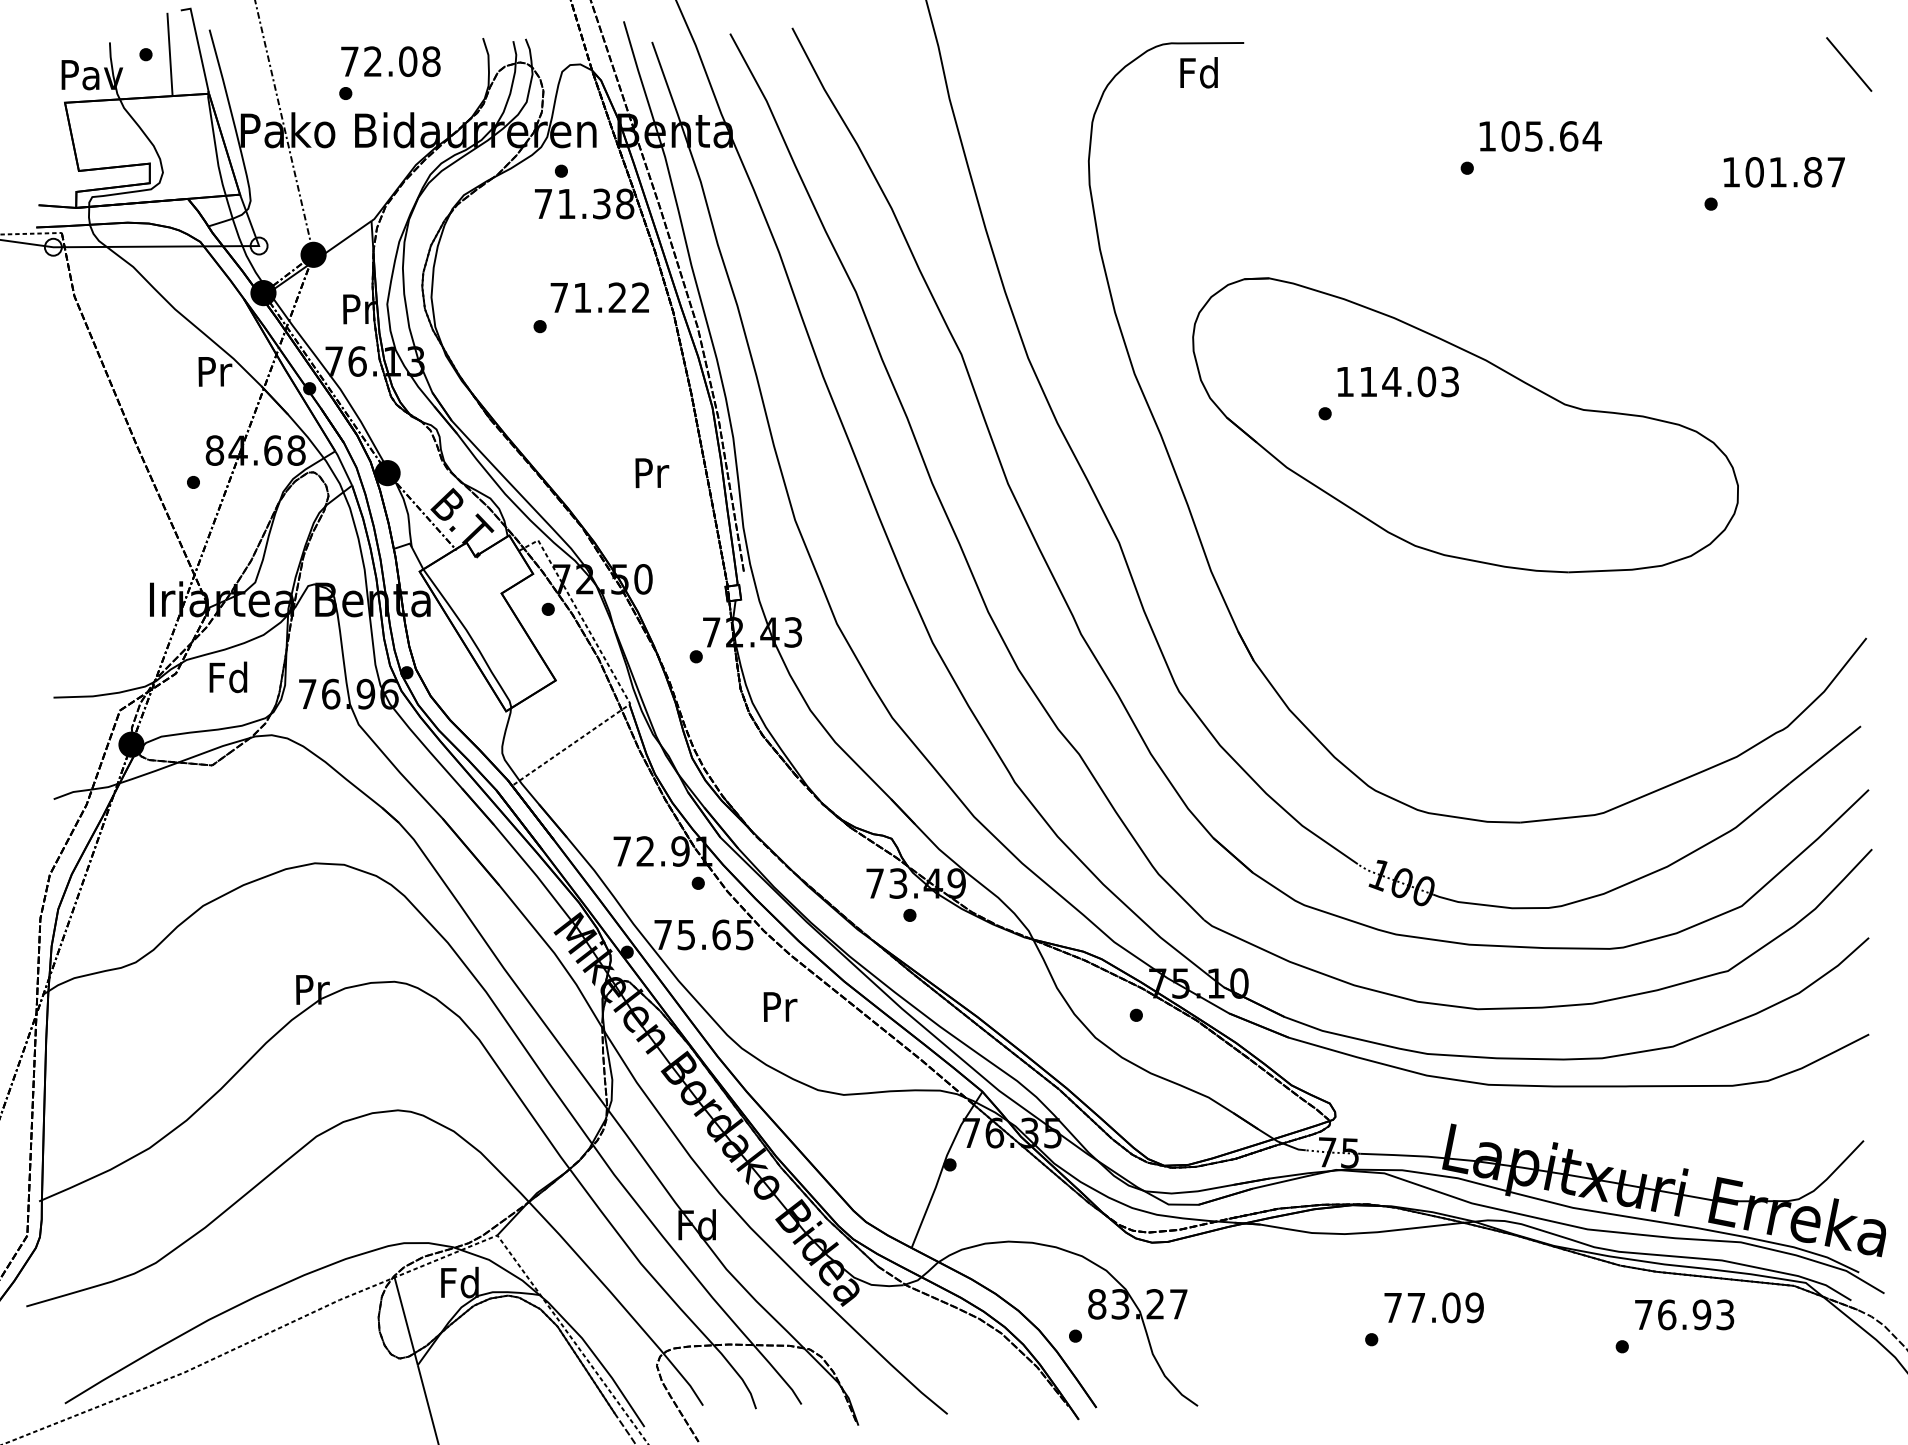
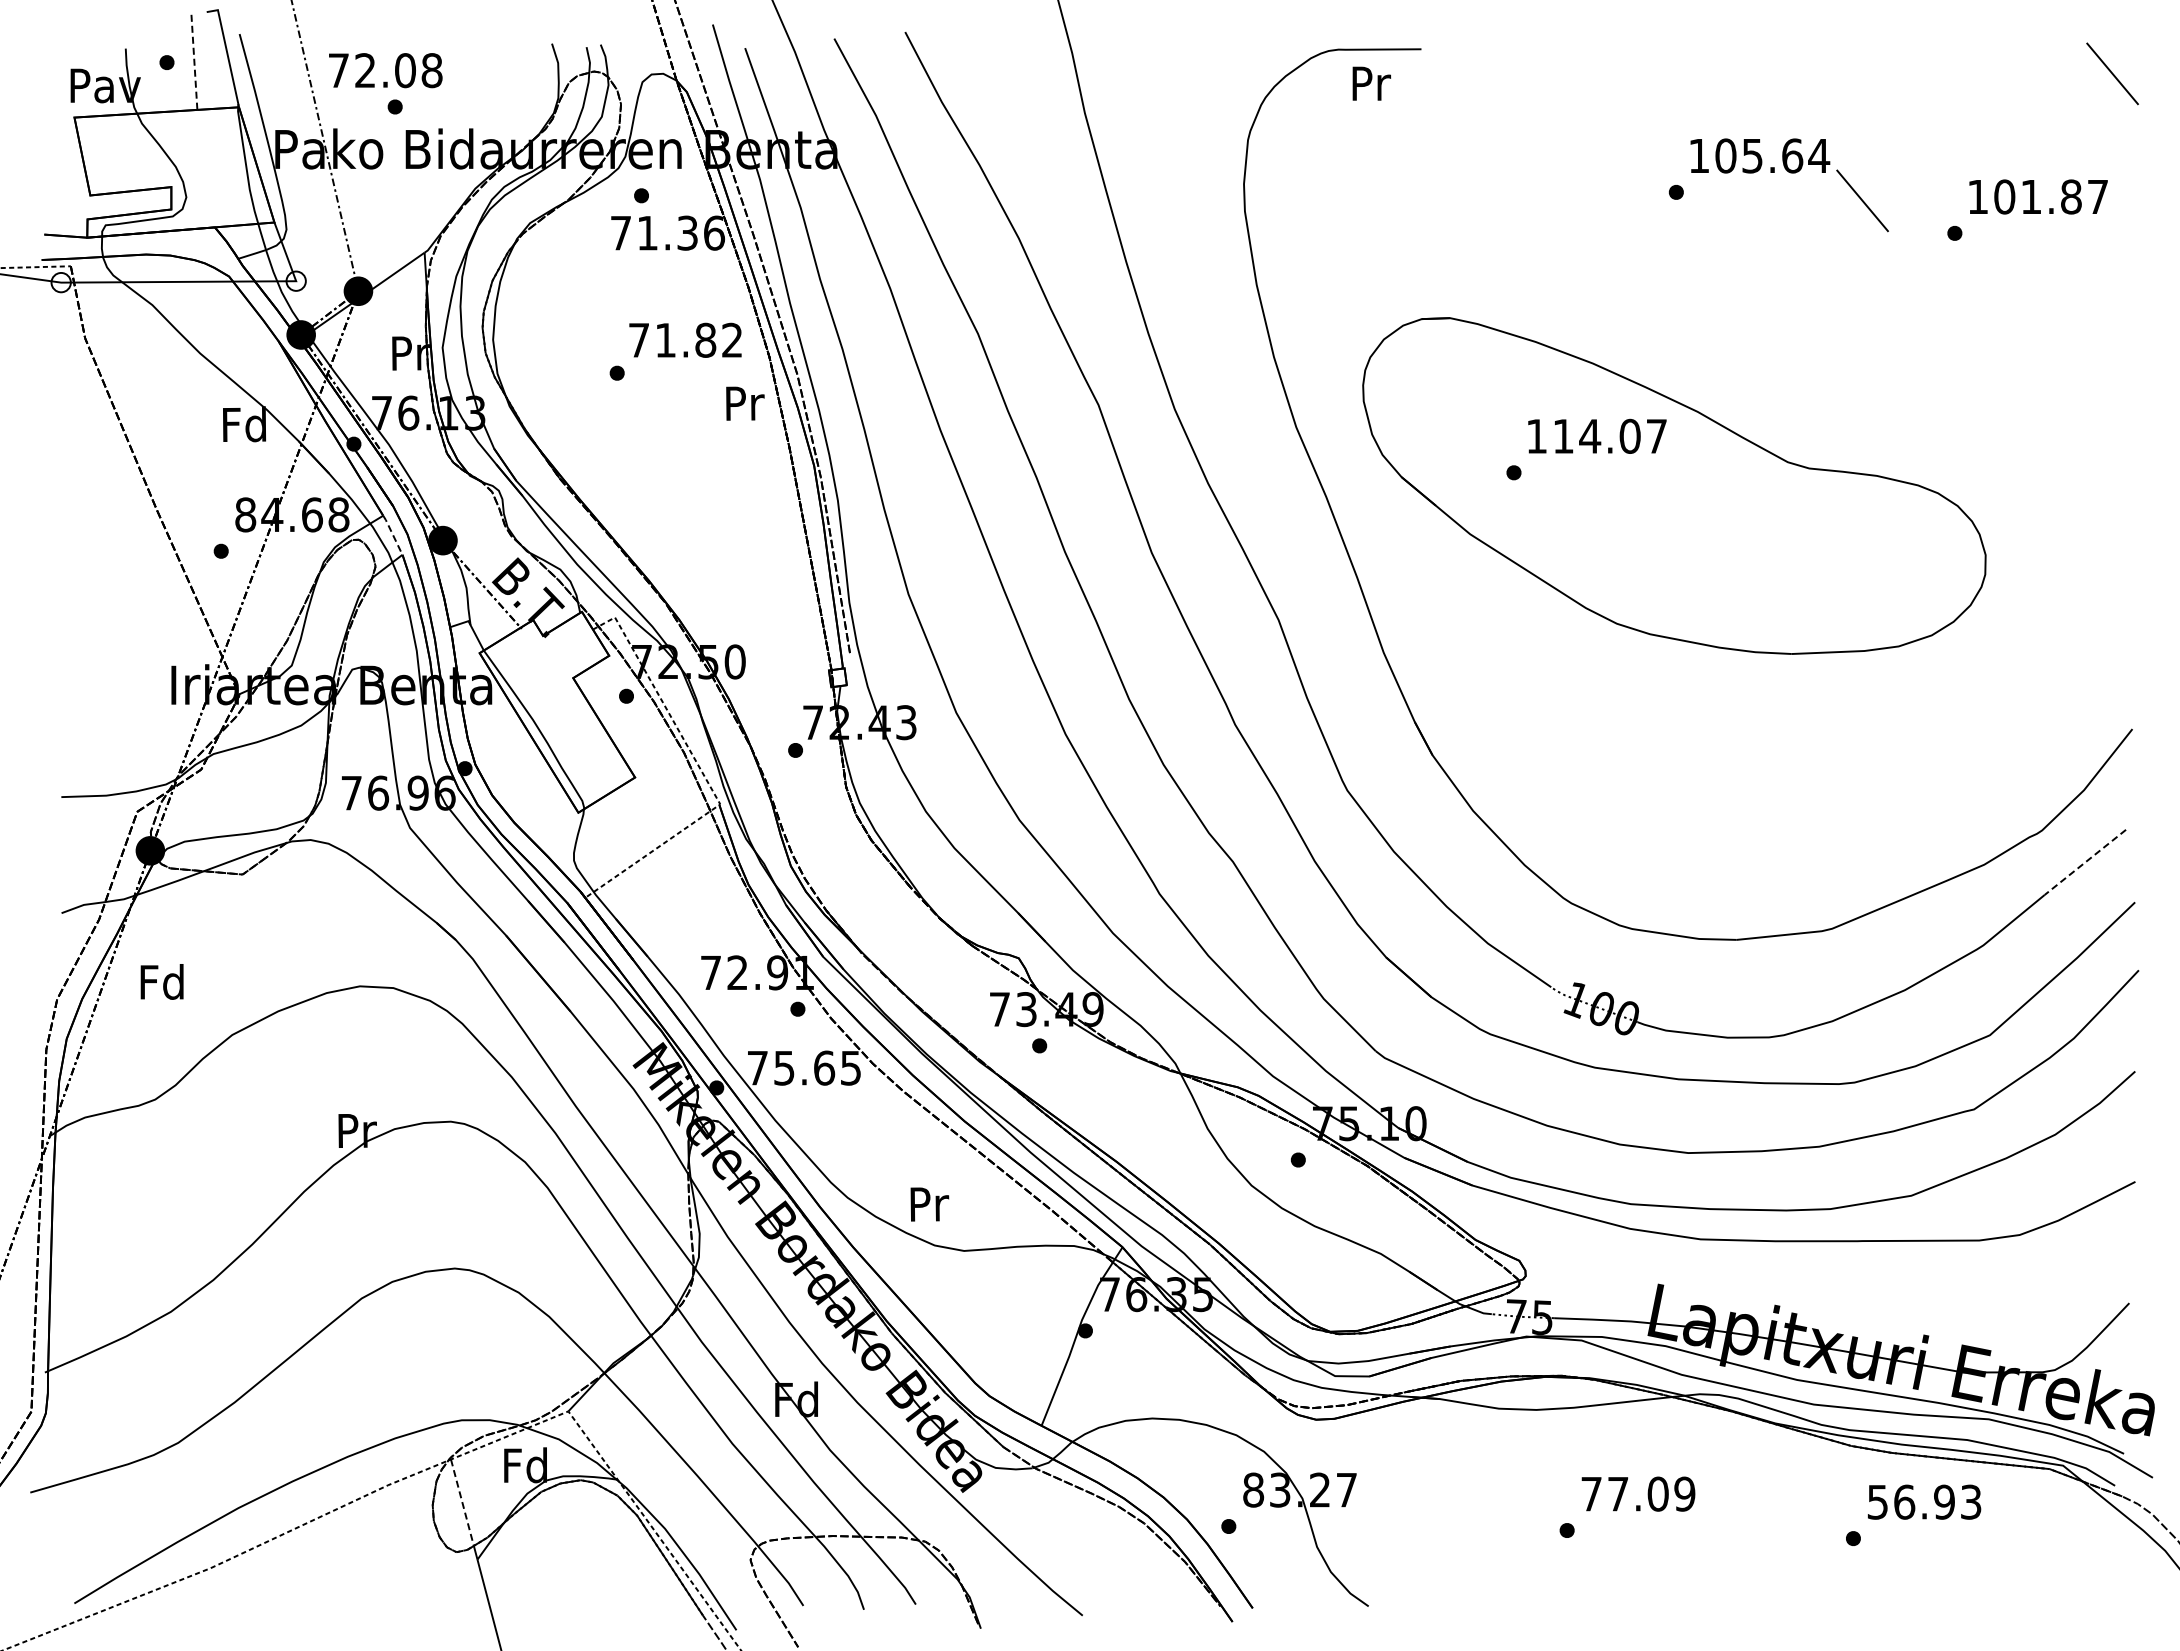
line: (170, 54) -> (194, 62), solid -> dashed
text: (390, 61) -> (385, 70), moved
text: (1198, 72) -> (1369, 83), Fd -> Pr
line: (1630, 175) -> (1862, 200), added
text: (625, 203) -> (714, 232), 71.38 -> 71.36
text: (617, 297) -> (705, 339), 71.22 -> 71.82
text: (213, 371) -> (244, 424), Pr -> Fd
text: (1449, 381) -> (1656, 435), 114.03 -> 114.07
line: (343, 467) -> (392, 534), solid -> dashed
text: (652, 473) -> (745, 403), moved
text: (227, 676) -> (161, 981), moved
line: (1824, 754) -> (2084, 862), solid -> dashed
text: (780, 1007) -> (929, 1204), moved
line: (404, 1315) -> (462, 1502), solid -> dashed
text: (1643, 1315) -> (1877, 1502), 76.93 -> 56.93

